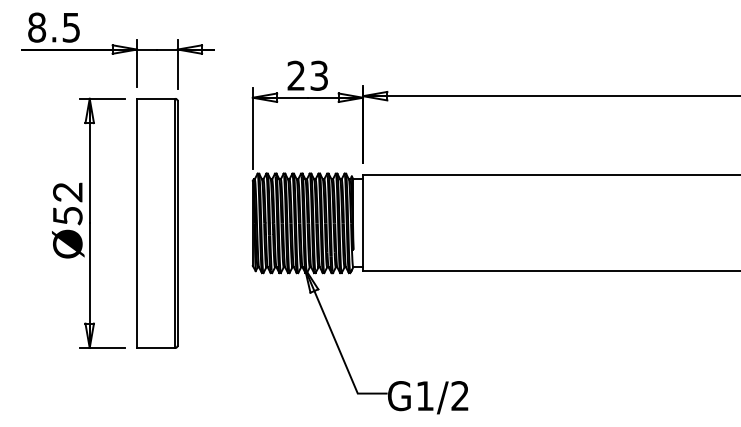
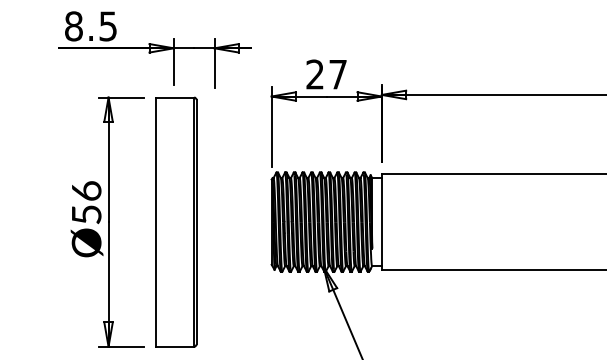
part: (117, 50) -> (154, 49), moved
text: (318, 75) -> (337, 74), 23 -> 27
text: (67, 192) -> (86, 191), Ø52 -> Ø56

